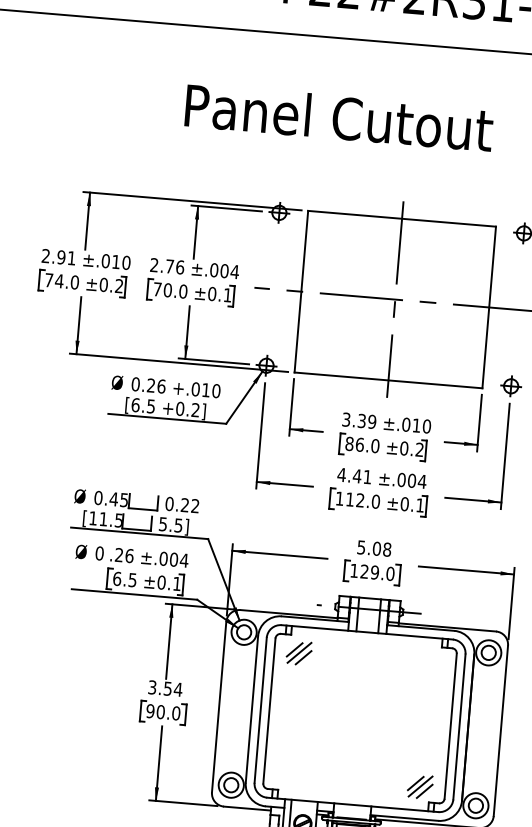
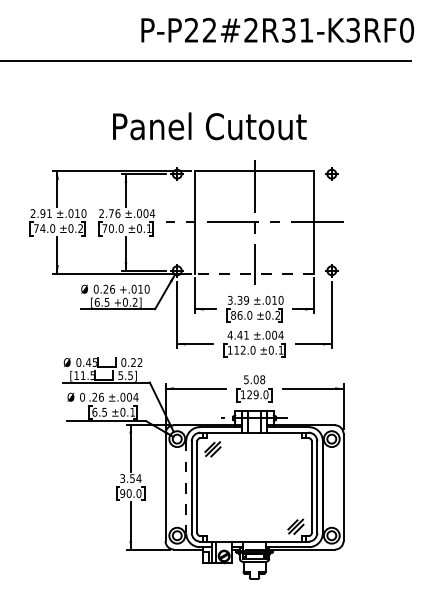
text: (338, 117) -> (209, 126), moved
line: (388, 380) -> (254, 273), solid -> dashed
line: (252, 710) -> (186, 487), solid -> dashed

